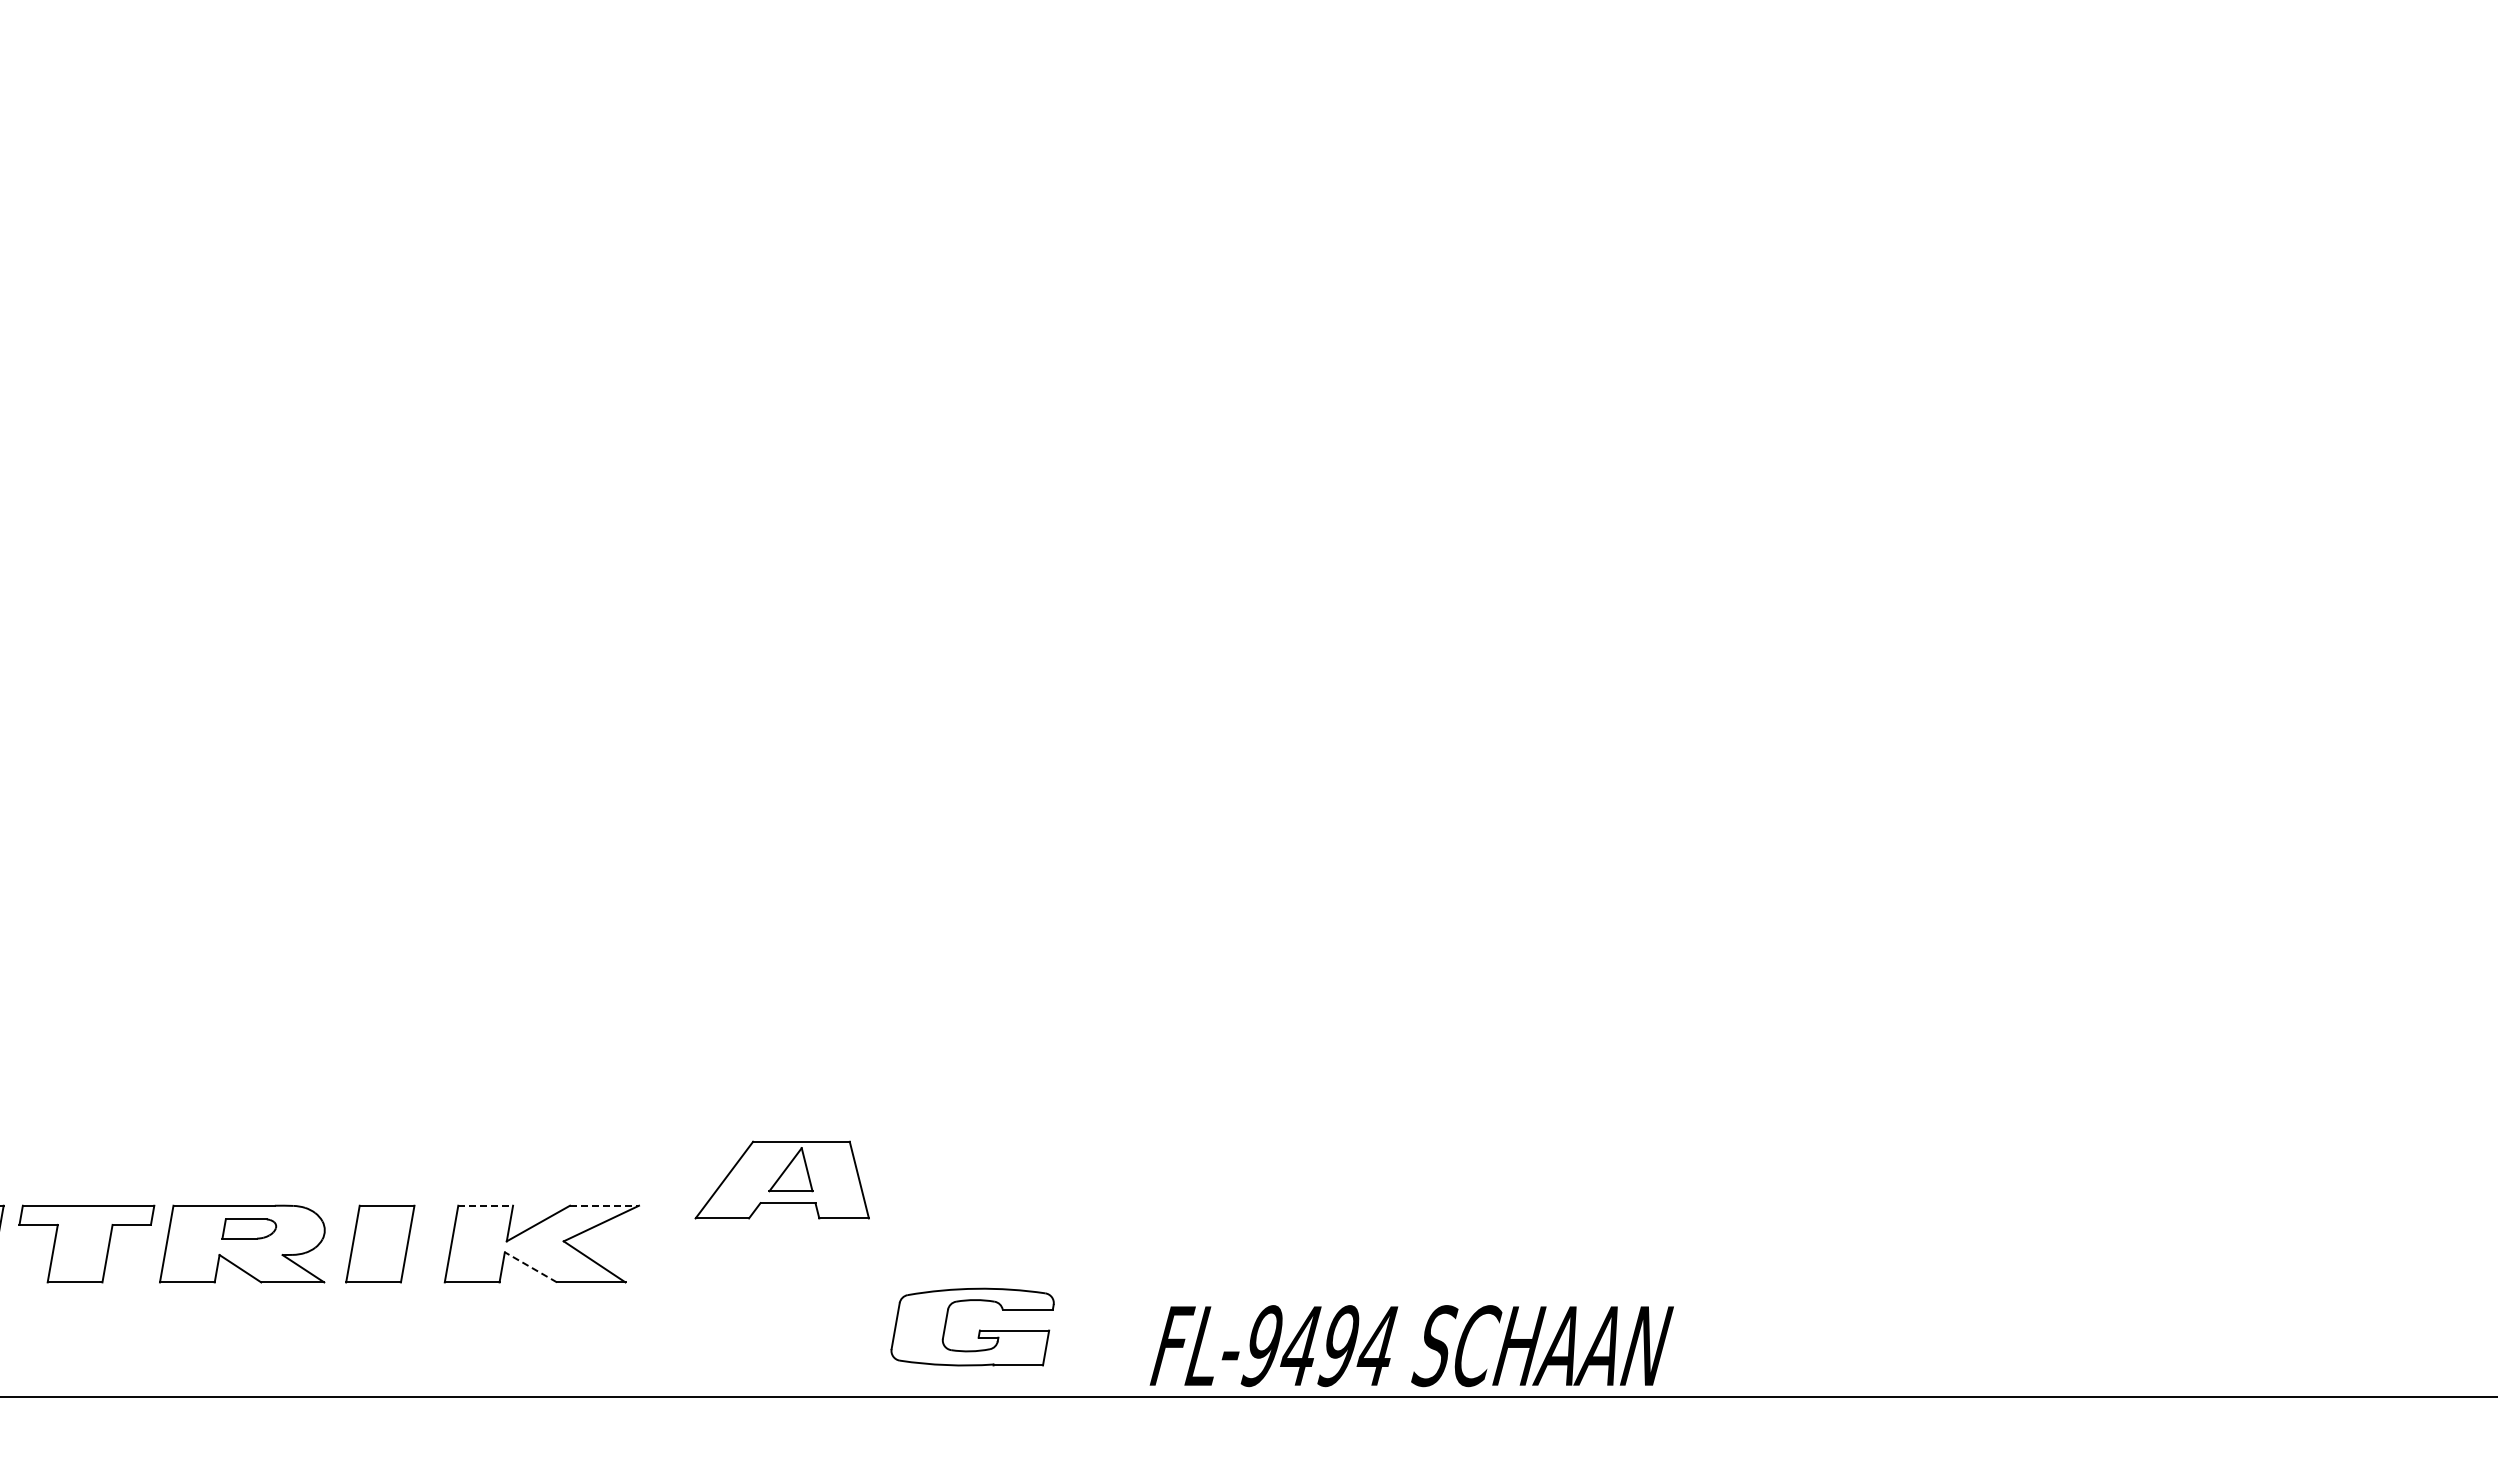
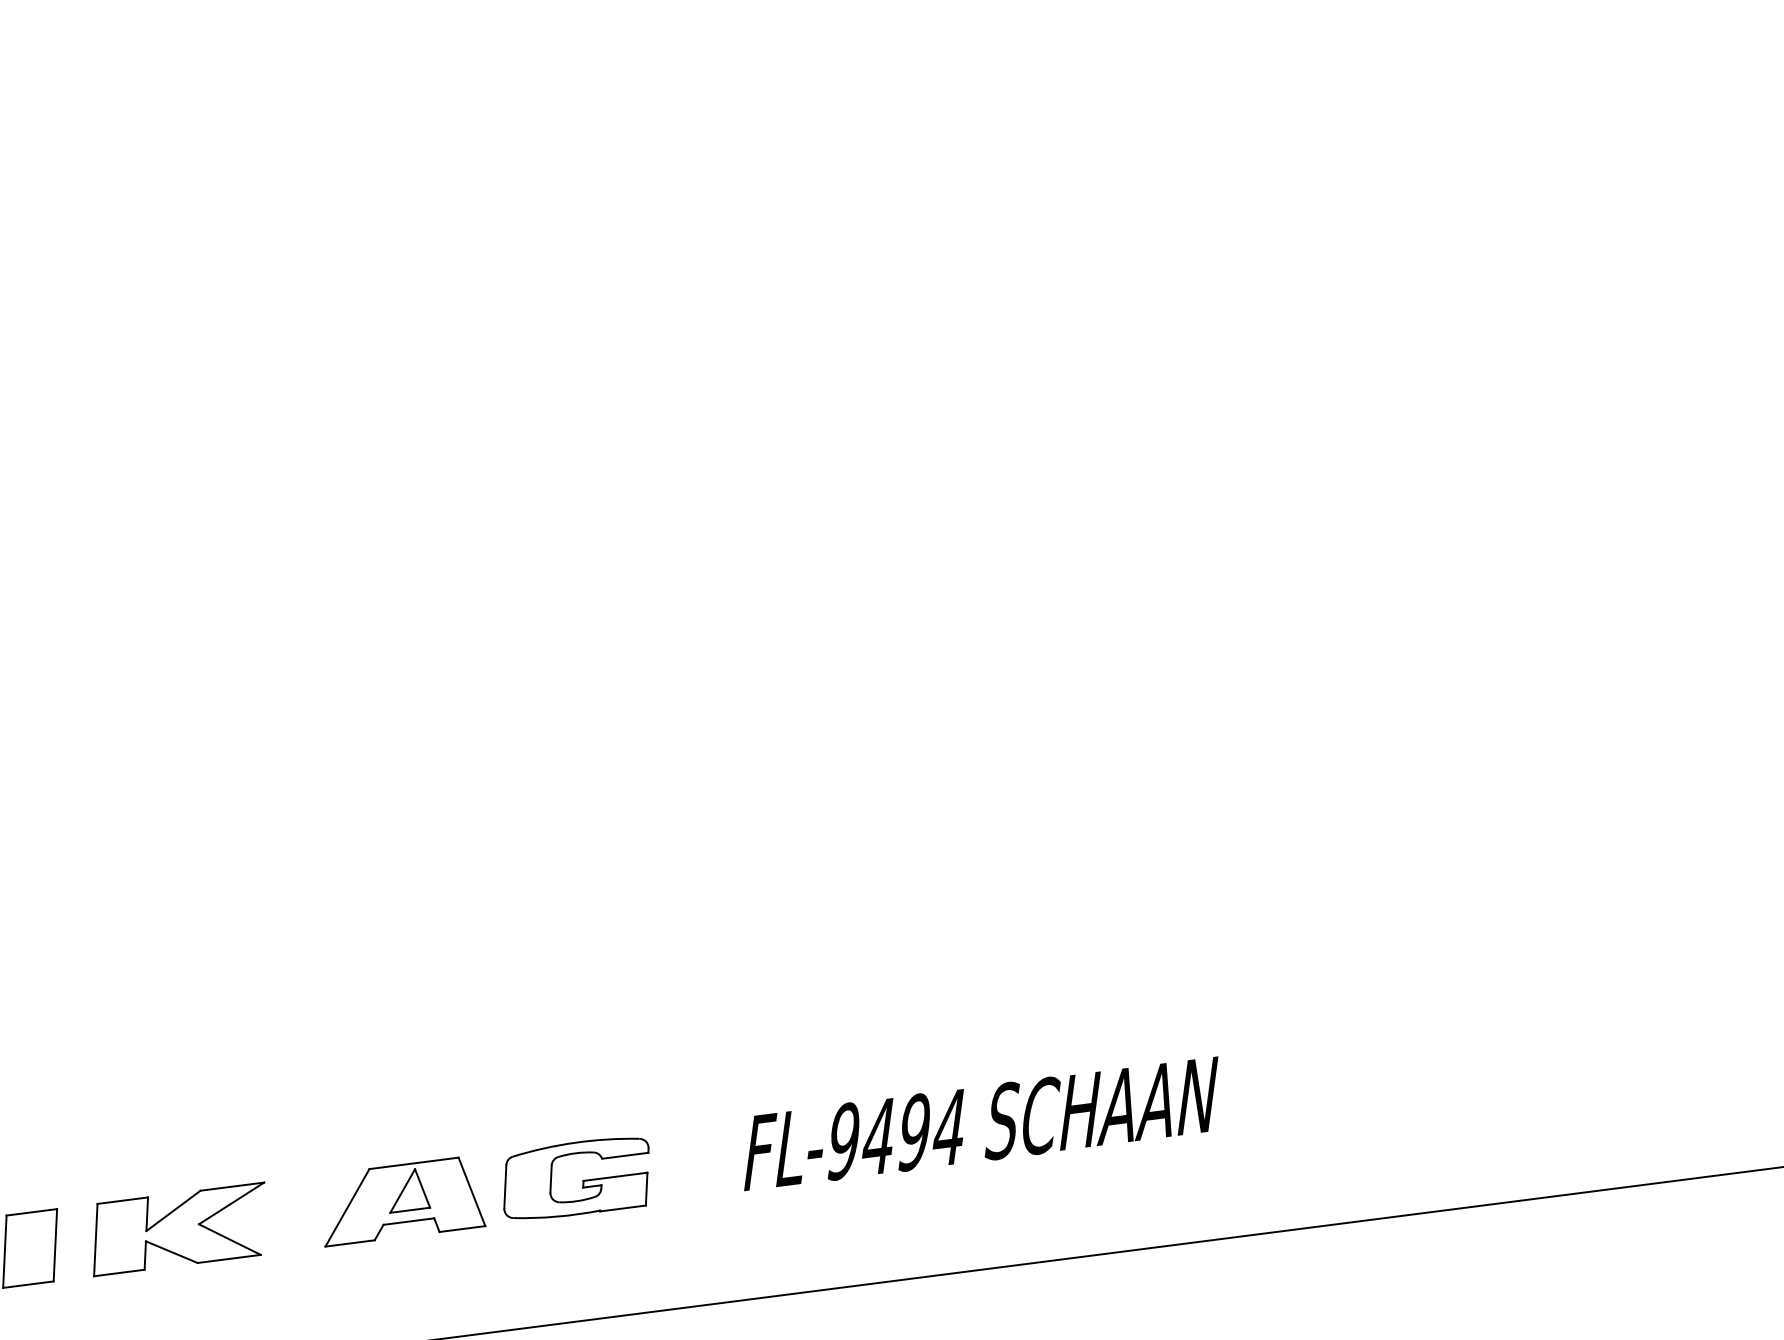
part: (781, 1179) -> (400, 1200), moved
line: (486, 1205) -> (123, 1200), dashed -> solid
line: (604, 1205) -> (232, 1186), dashed -> solid
line: (530, 1267) -> (171, 1252), dashed -> solid
part: (979, 1329) -> (583, 1179), moved
text: (1411, 1346) -> (980, 1124), moved

